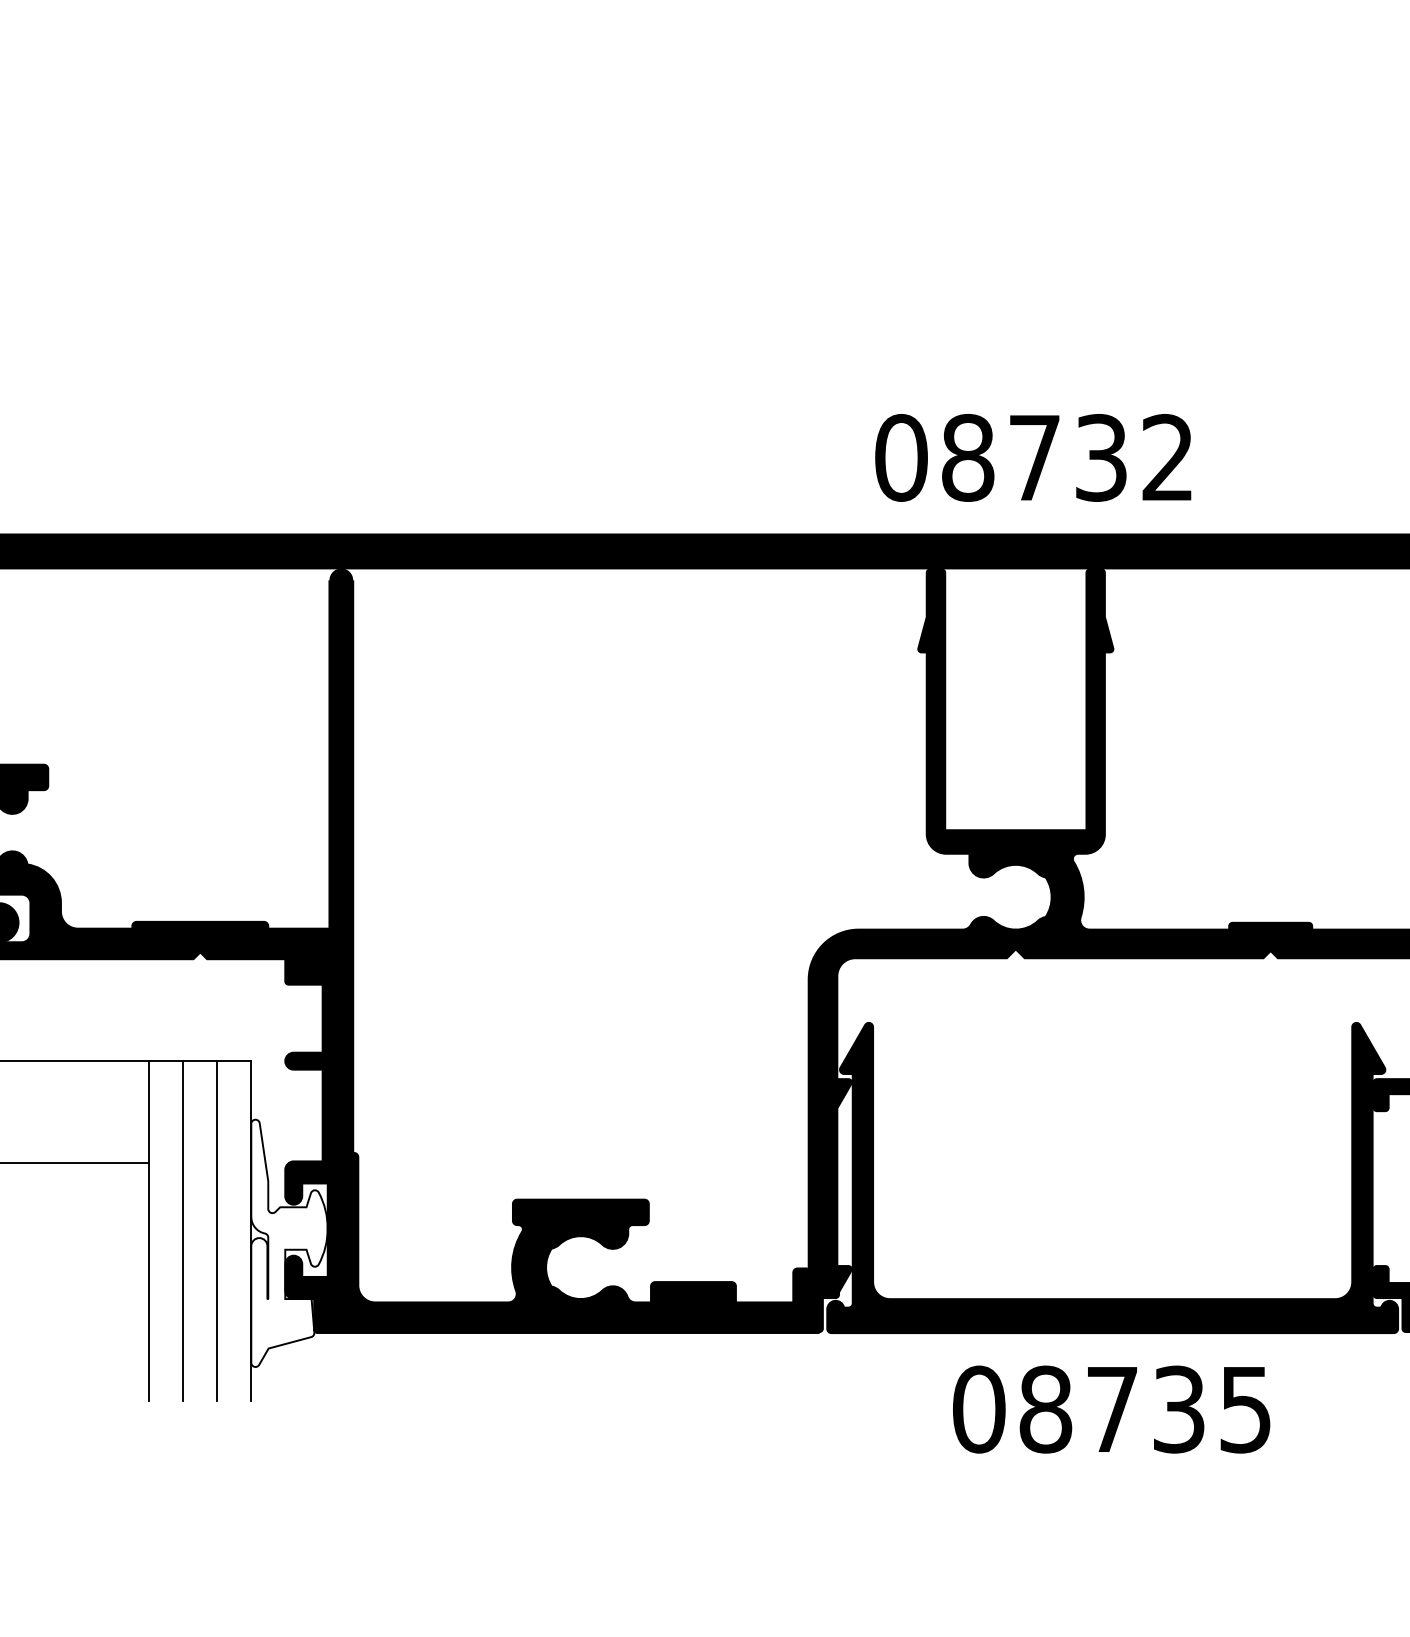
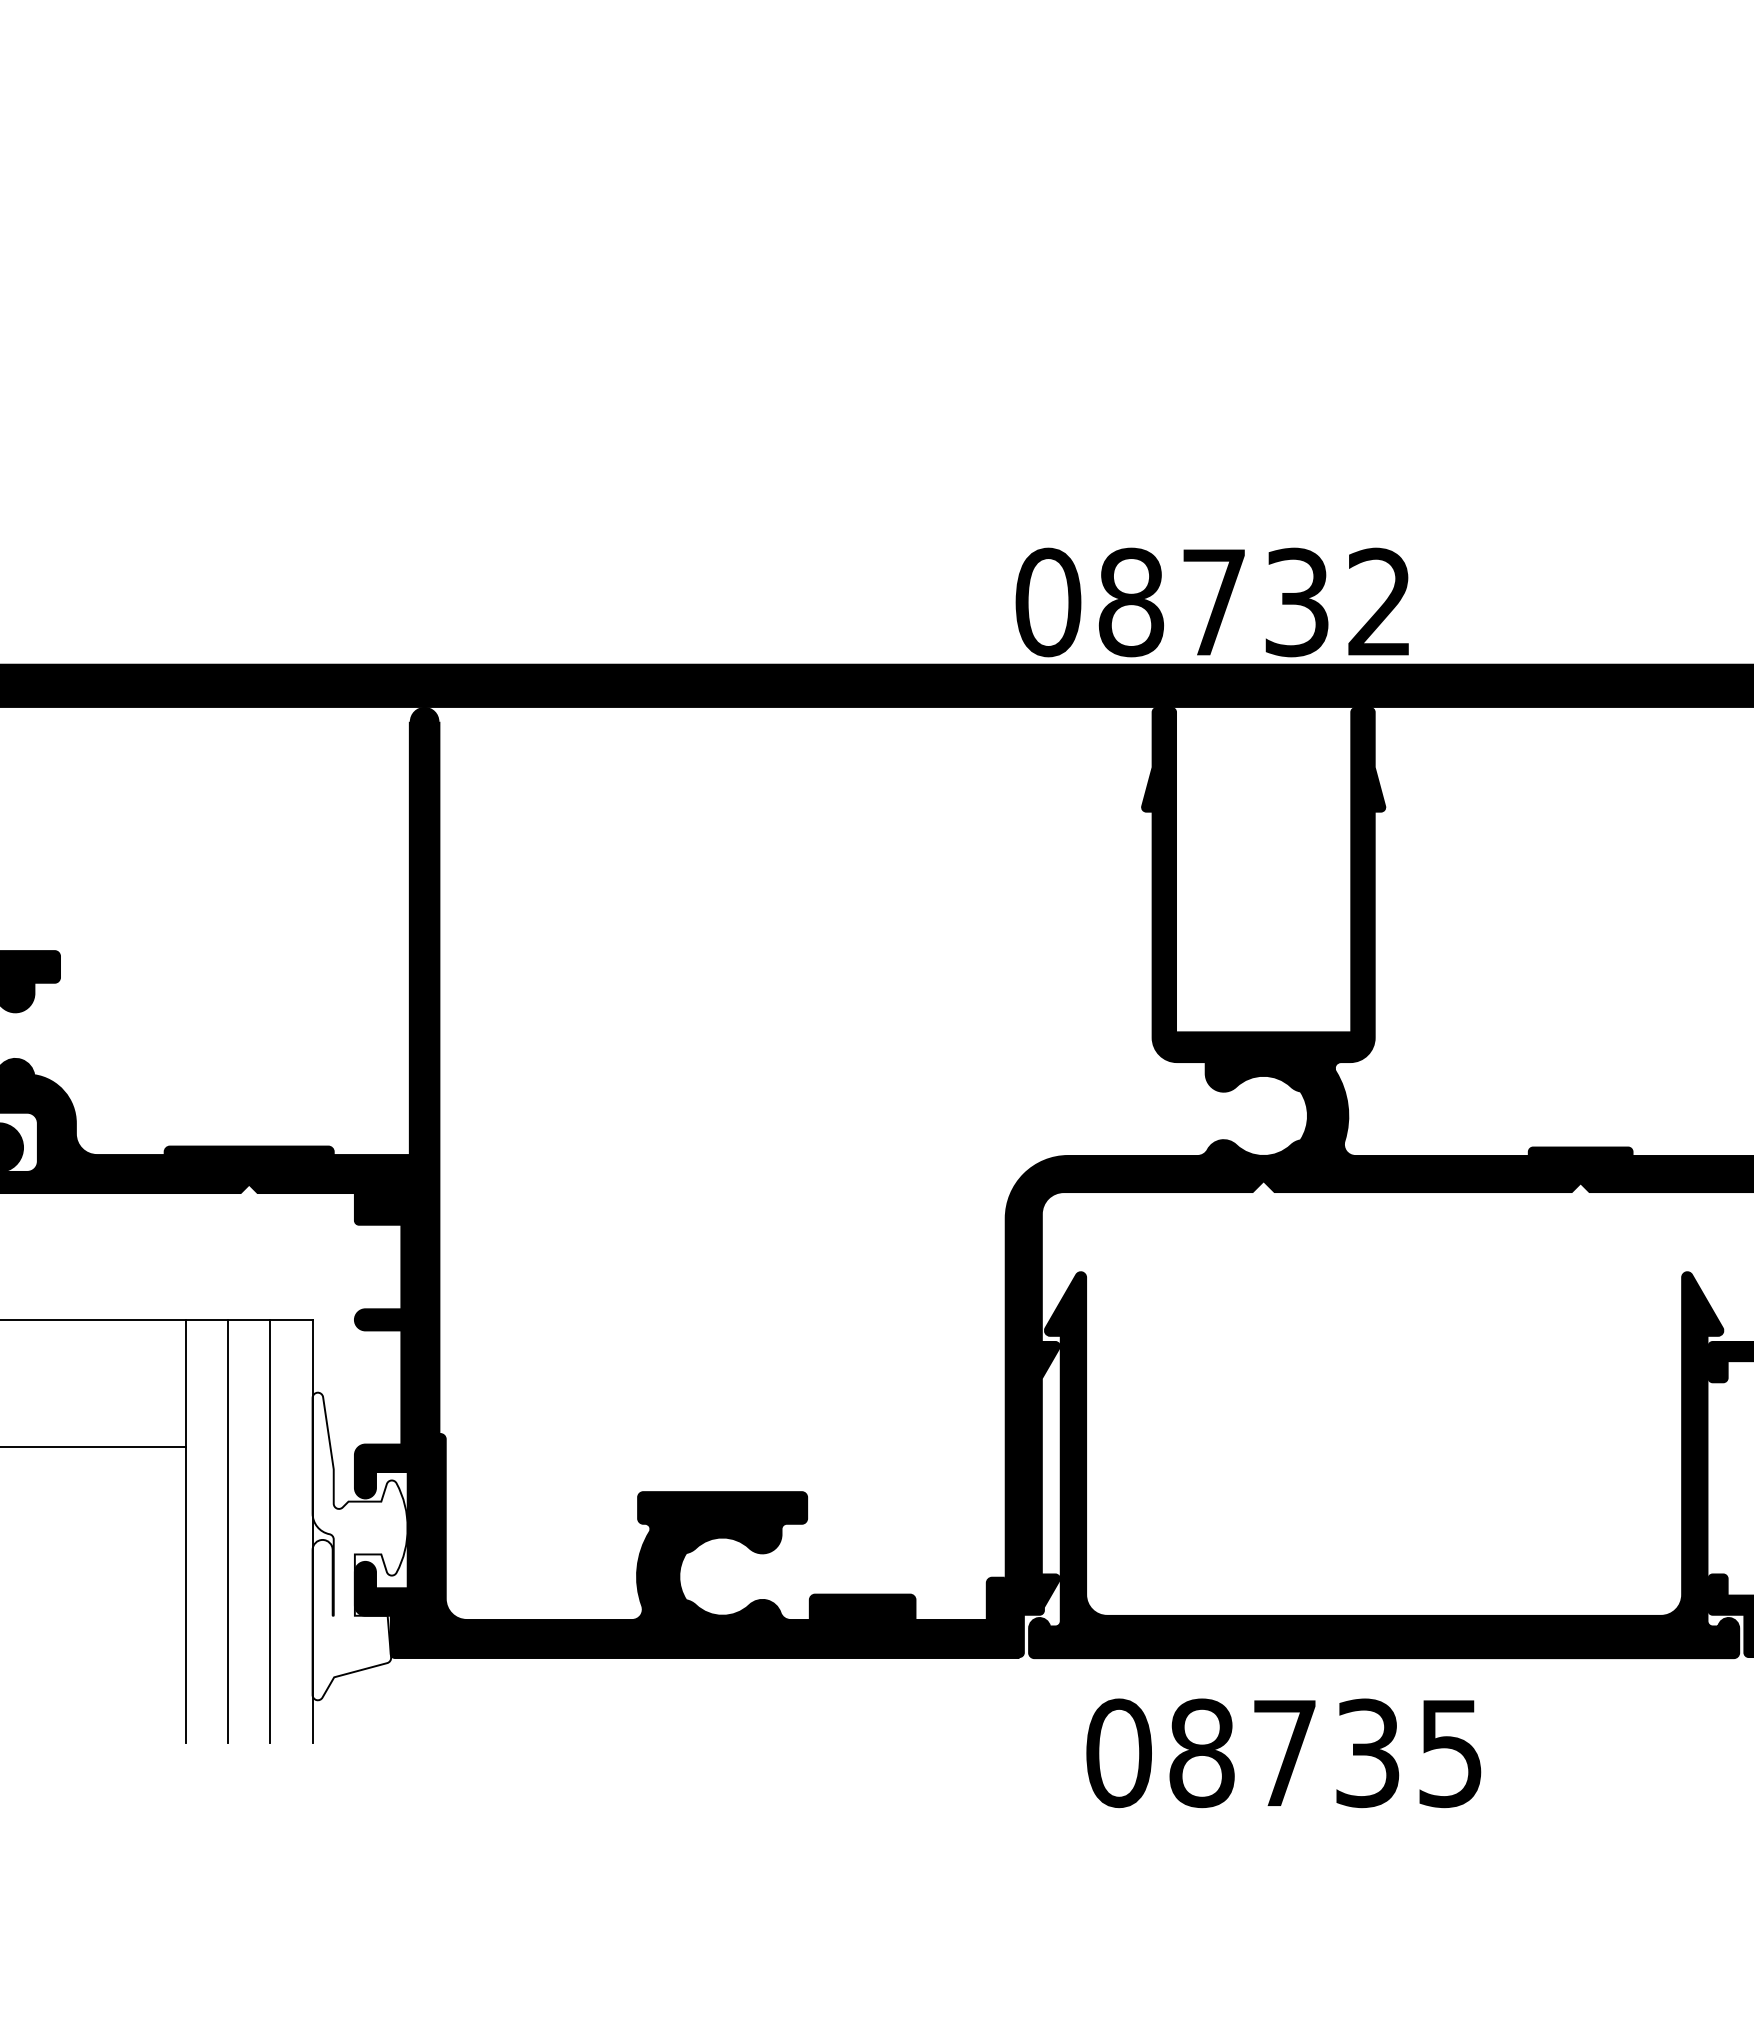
text: (1032, 457) -> (1211, 602), moved
text: (1111, 1409) -> (1283, 1753), moved

